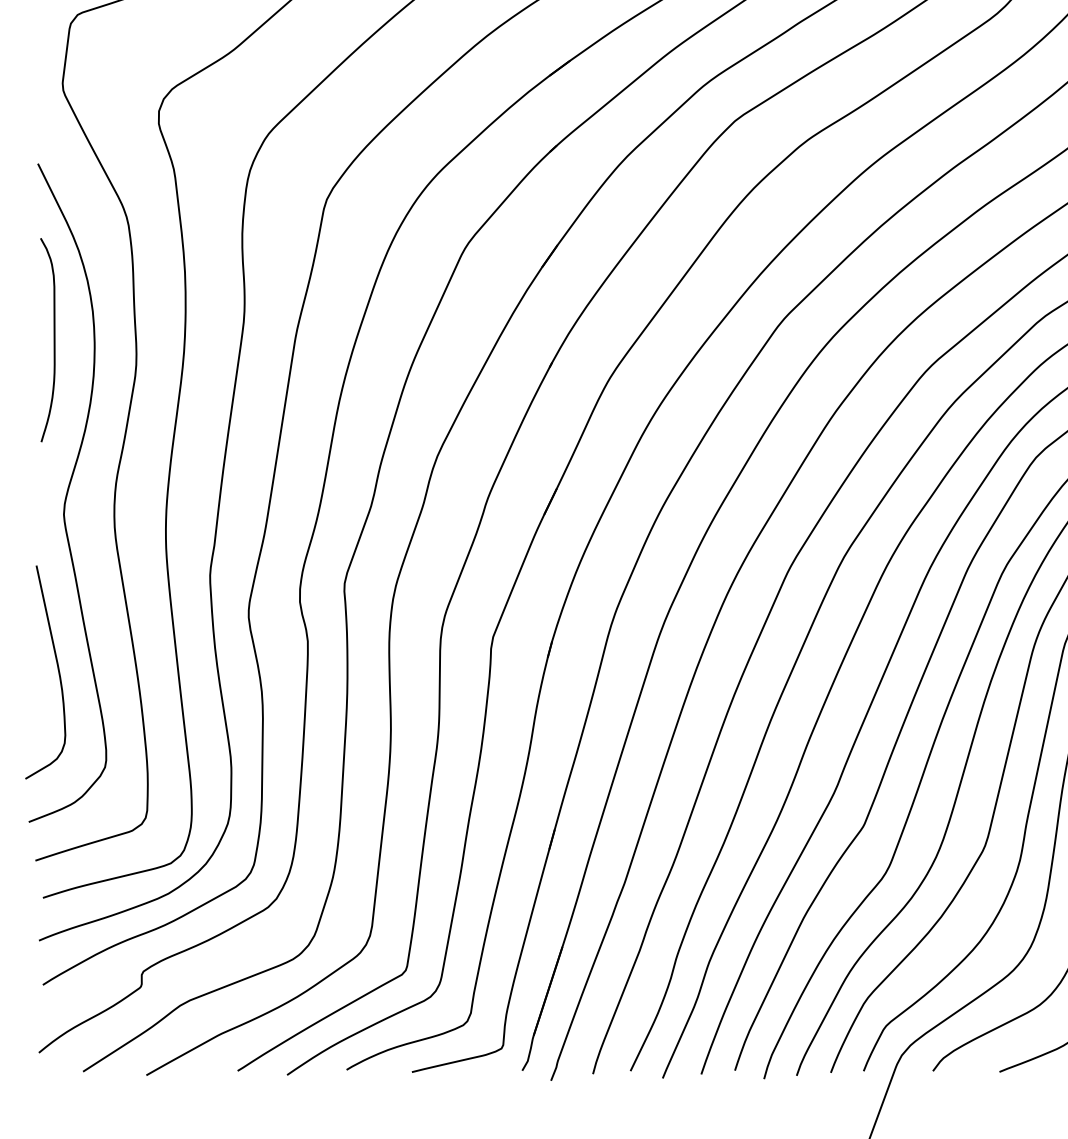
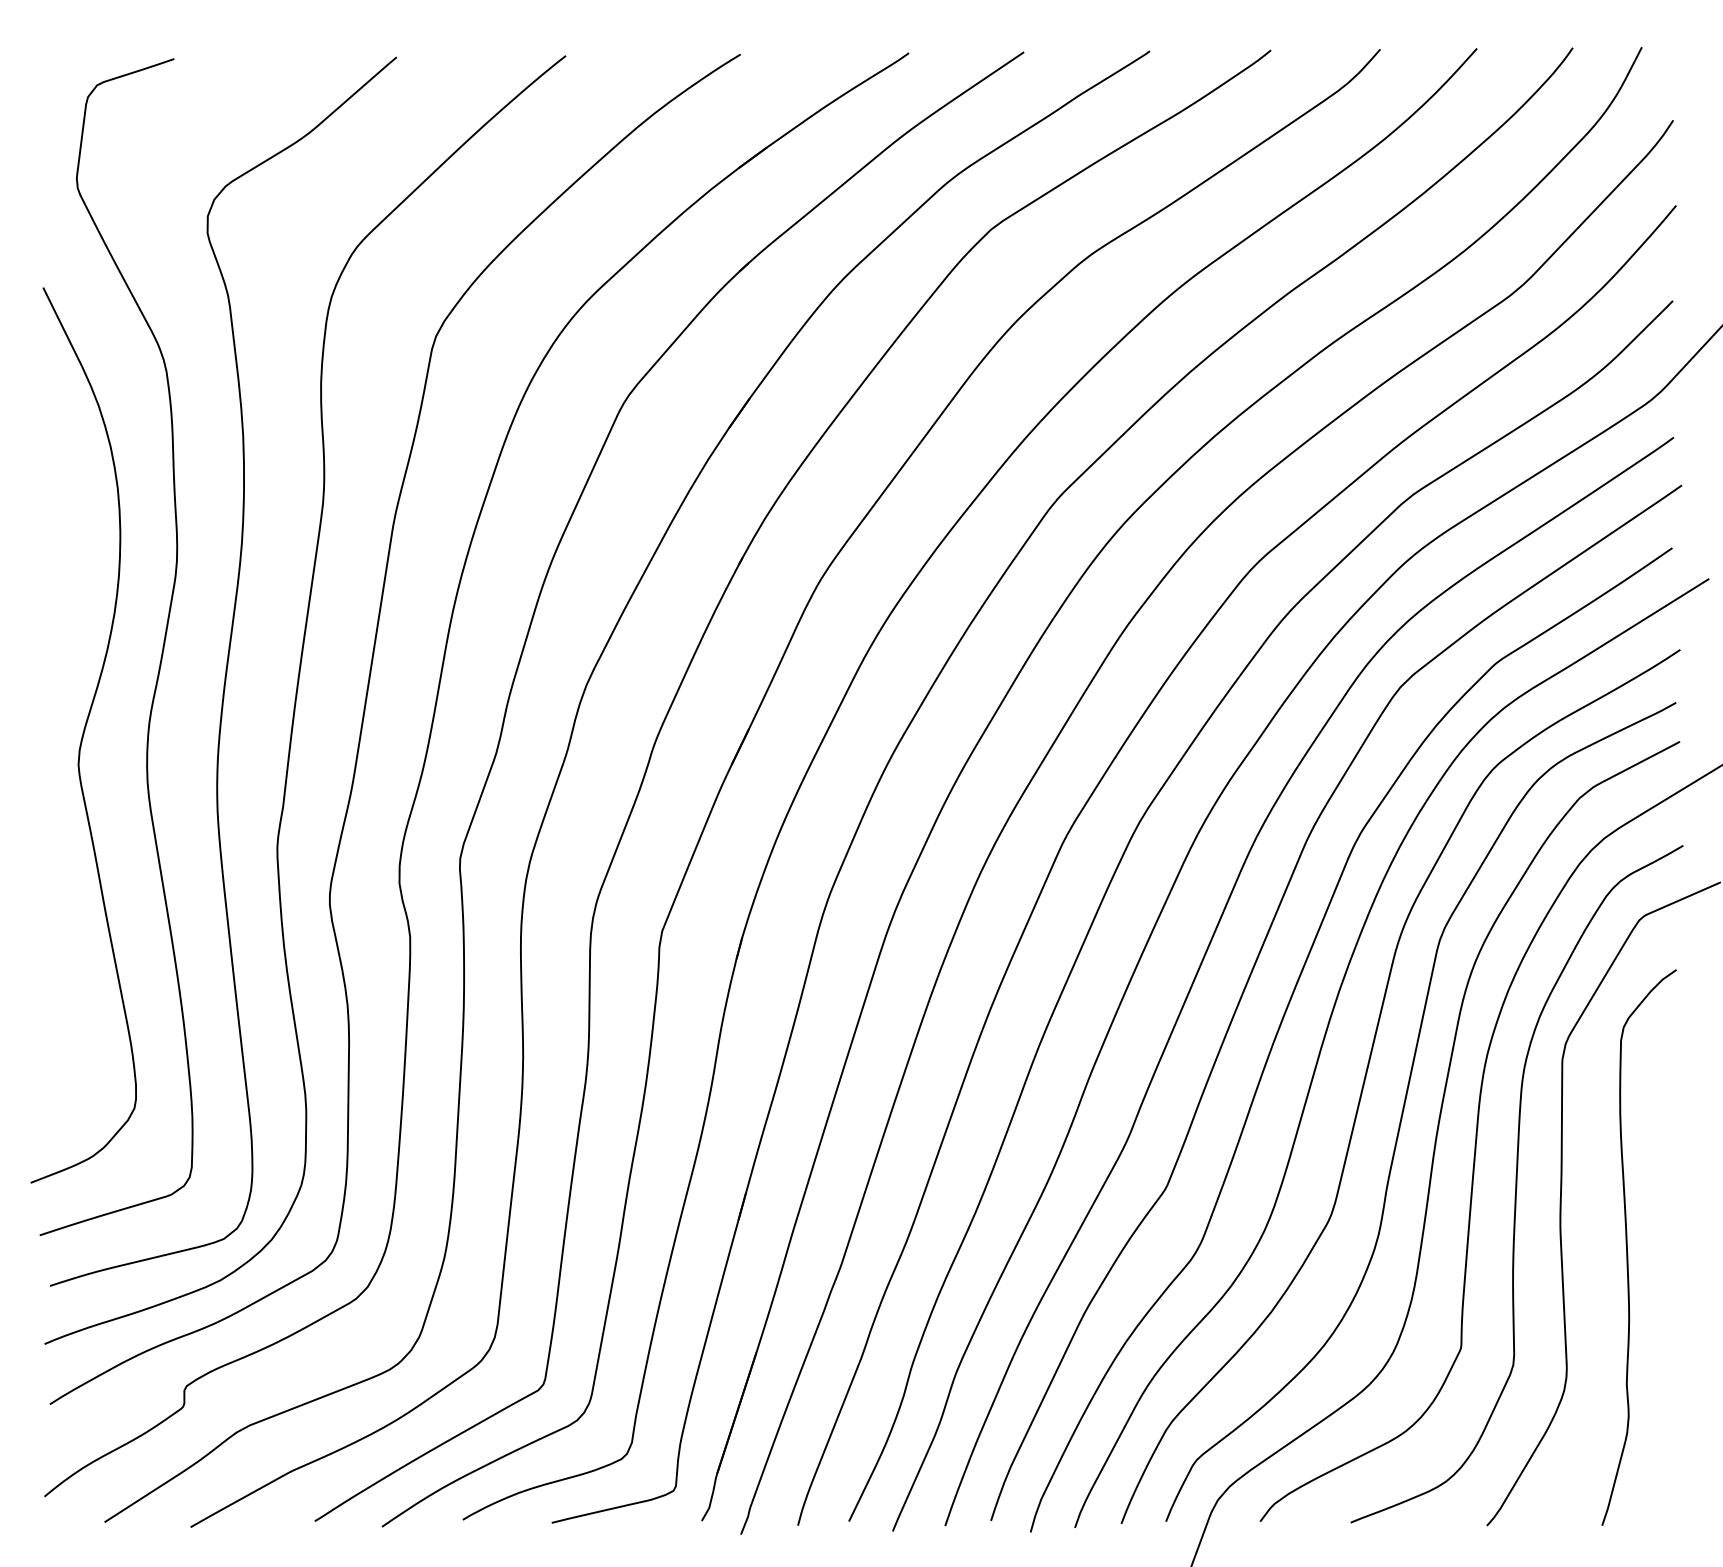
curve: (53, 340) -> (64, 527), removed
curve: (58, 671) -> (70, 977), removed

